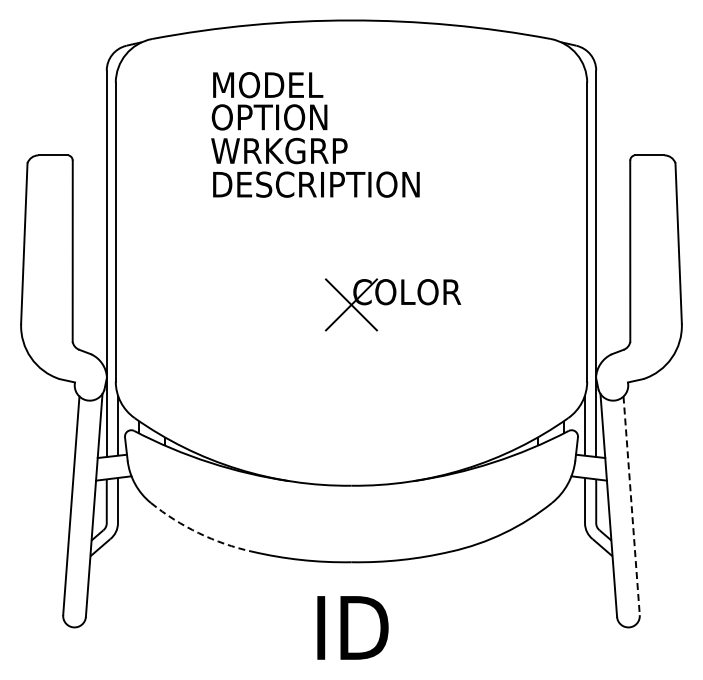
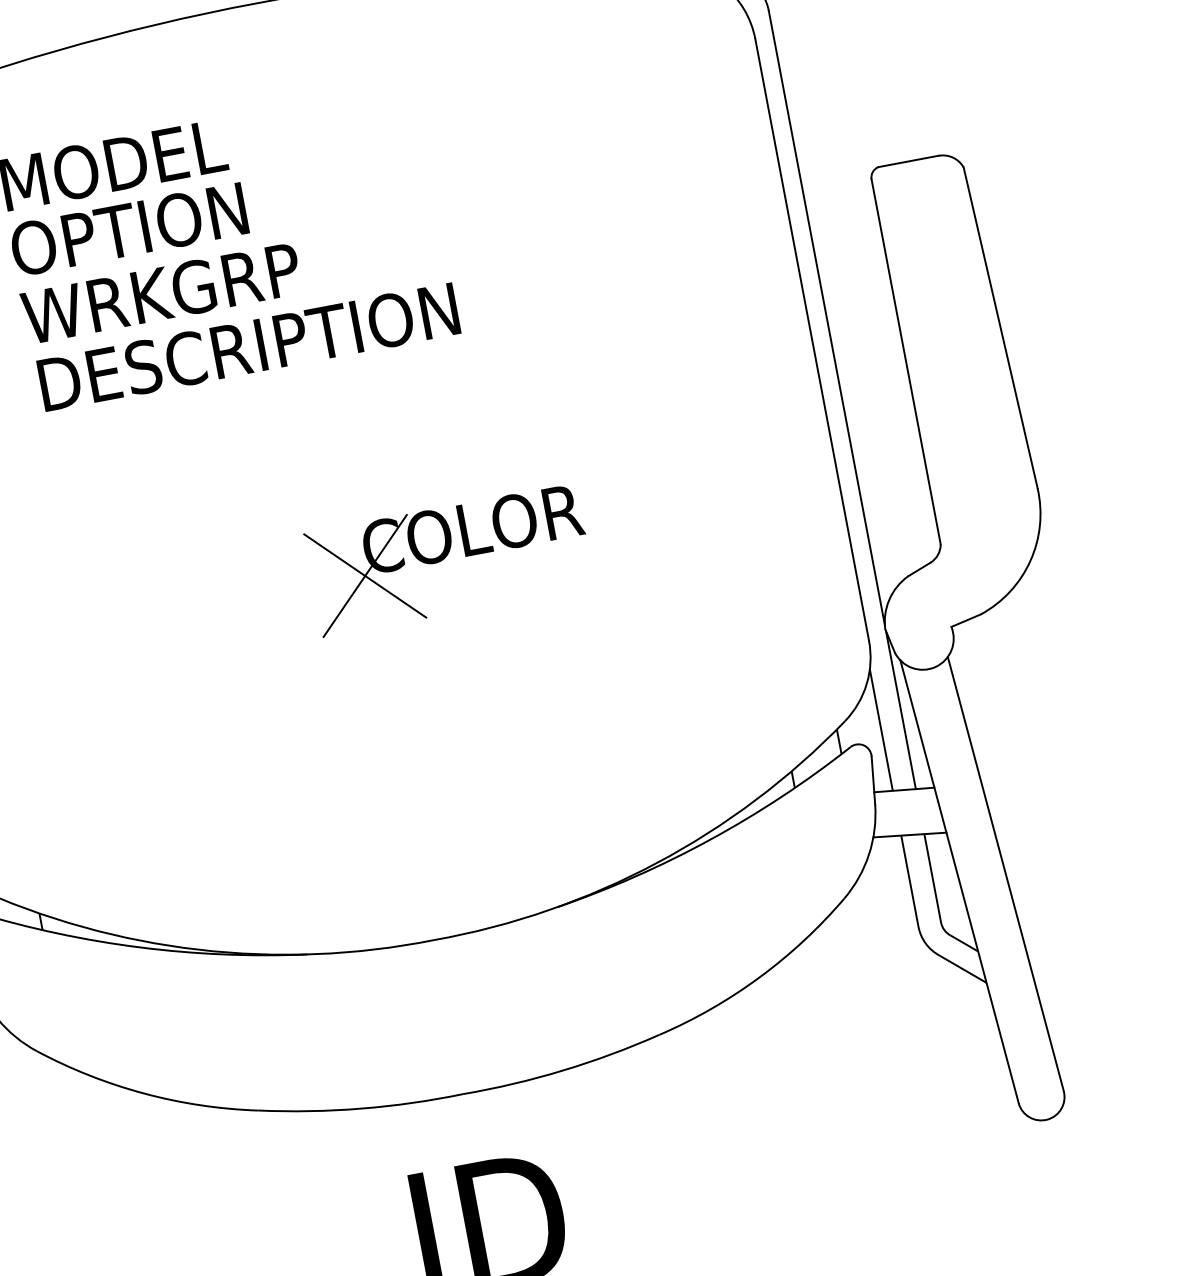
line: (631, 505) -> (1005, 873), dashed -> solid
arc: (198, 533) -> (144, 1094), dashed -> solid

